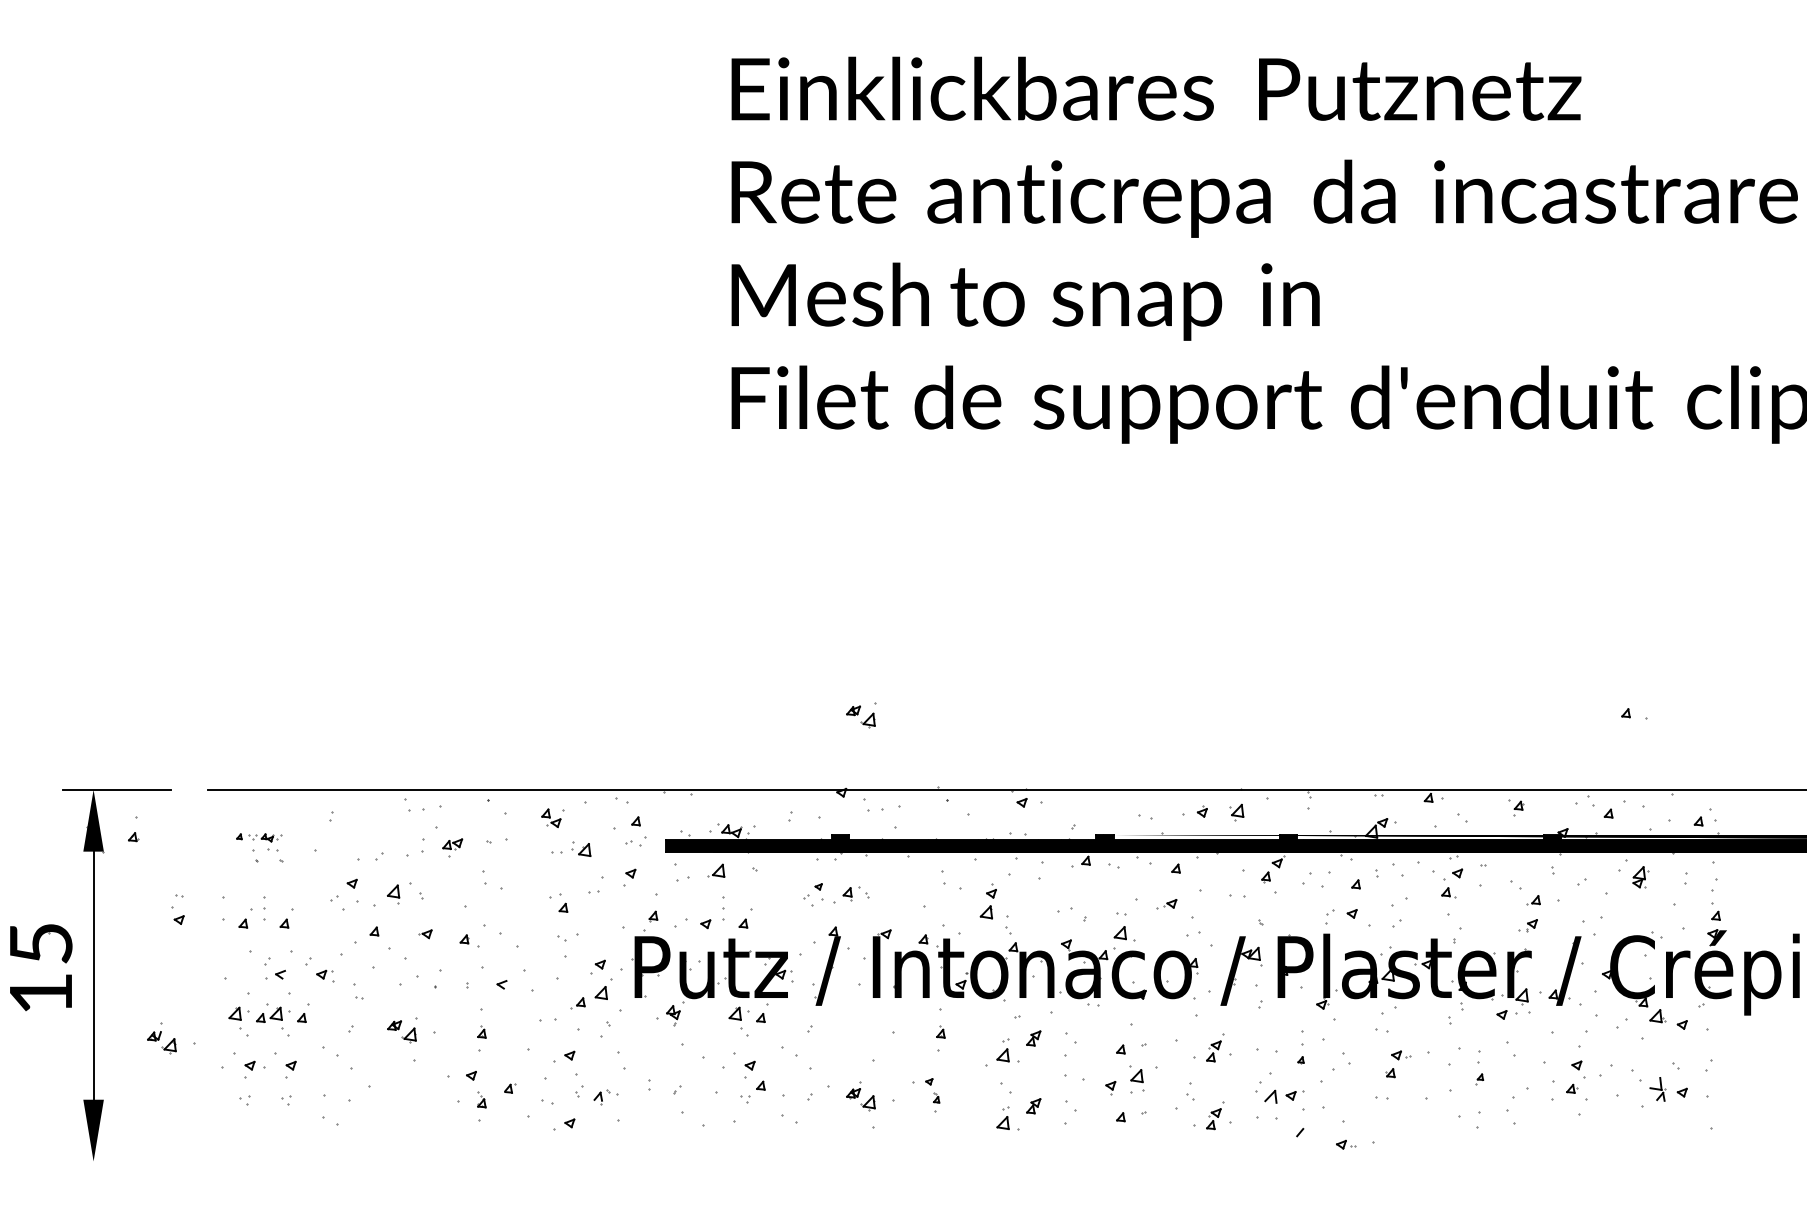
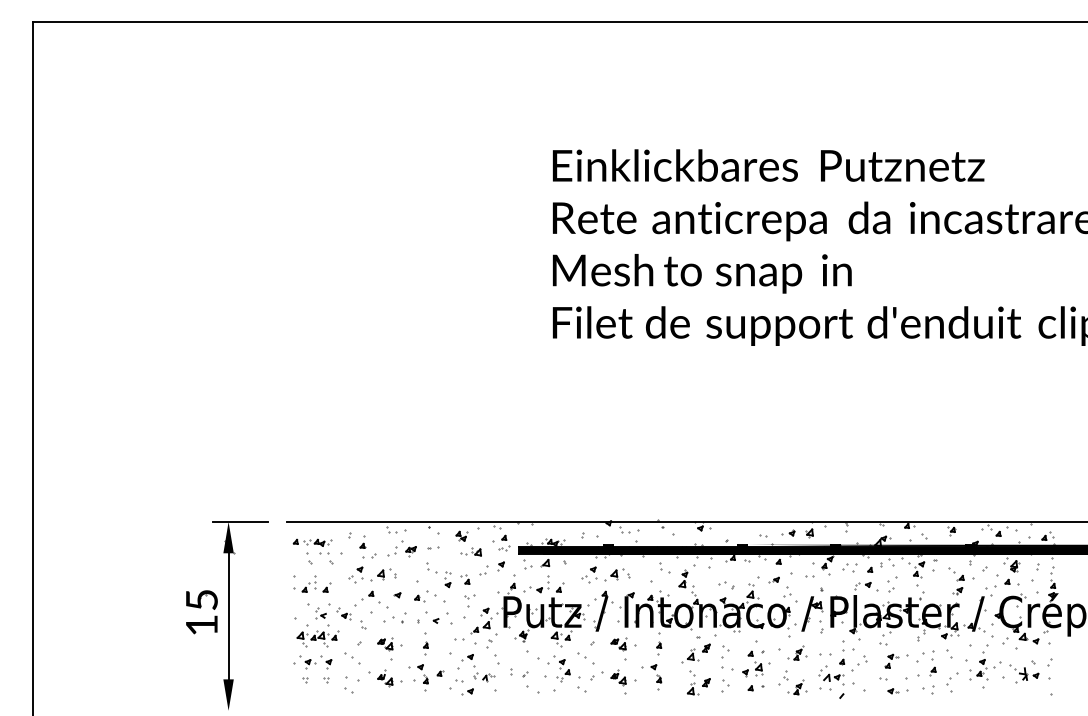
part: (1633, 712) -> (1011, 581), moved
part: (860, 716) -> (618, 644), moved
part: (132, 828) -> (362, 541), moved
part: (258, 848) -> (312, 551), size x1.67
part: (835, 893) -> (605, 574), size x1.43
part: (178, 909) -> (447, 579), moved
part: (170, 1038) -> (389, 678), moved
part: (1301, 1046) -> (842, 652), size x1.43
part: (1478, 1068) -> (932, 663), size x1.43
part: (925, 1096) -> (651, 677), size x1.43
part: (1354, 1145) -> (897, 691), moved

